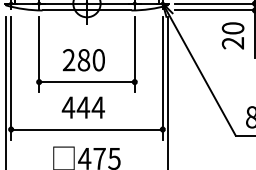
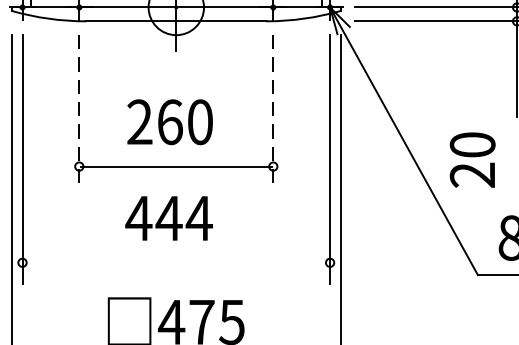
text: (232, 35) -> (471, 159), moved
line: (39, 54) -> (79, 110), solid -> dashed
line: (134, 54) -> (272, 110), solid -> dashed
text: (83, 60) -> (169, 122), 280 -> 260
line: (86, 129) -> (175, 262), removed

